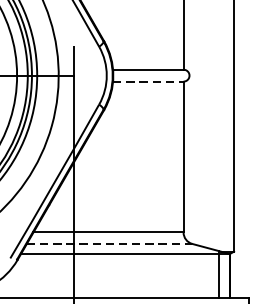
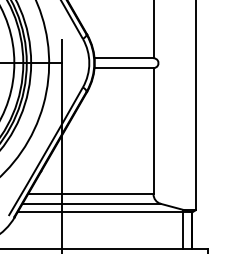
line: (148, 82) -> (124, 68), dashed -> solid
line: (110, 243) -> (92, 203), dashed -> solid

